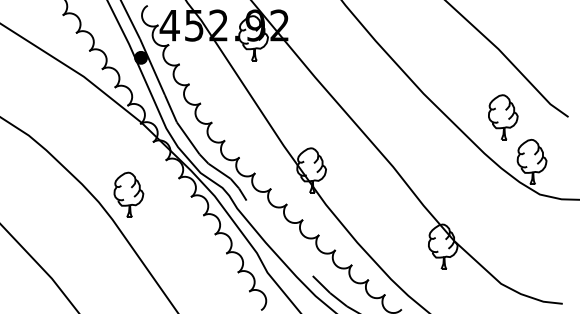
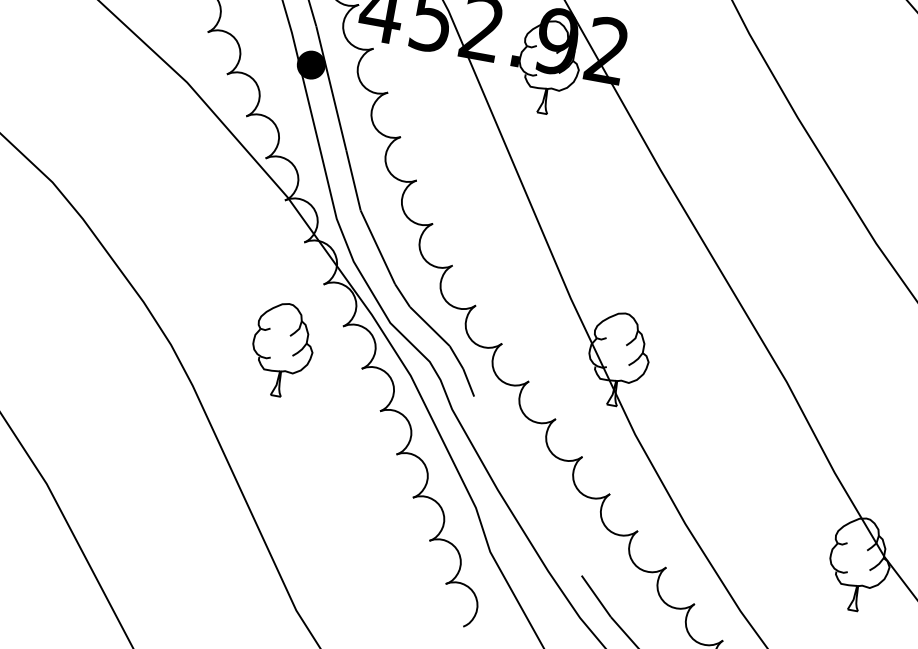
part: (128, 194) -> (281, 348), moved

